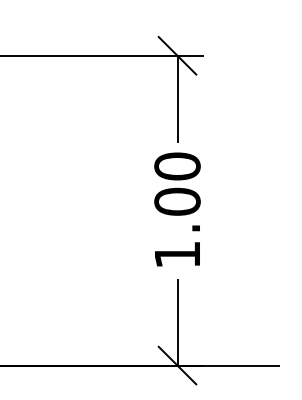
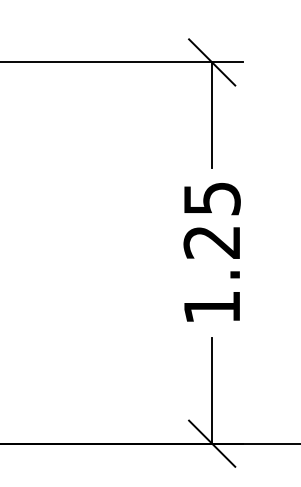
text: (177, 183) -> (212, 219), 1.00 -> 1.25

